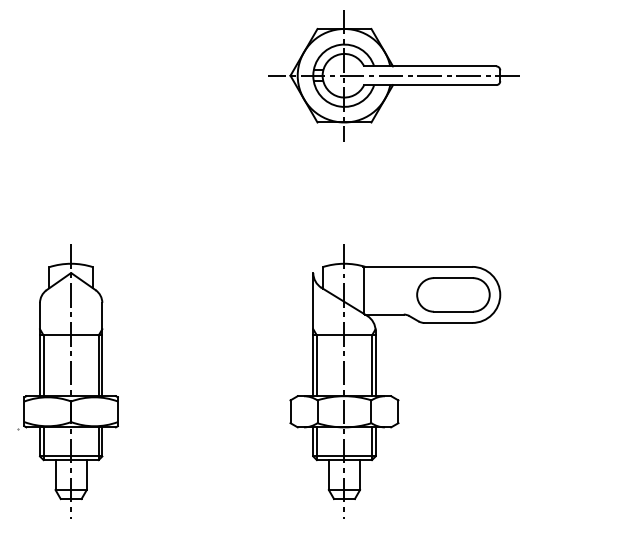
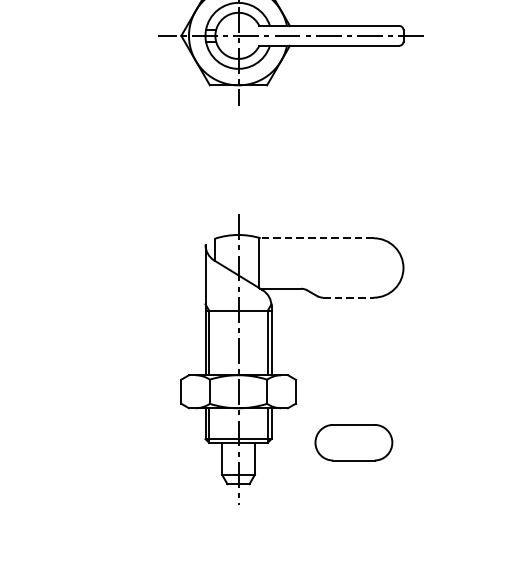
line: (417, 266) -> (315, 237), solid -> dashed
part: (453, 294) -> (353, 442), moved
line: (448, 322) -> (348, 297), solid -> dashed

